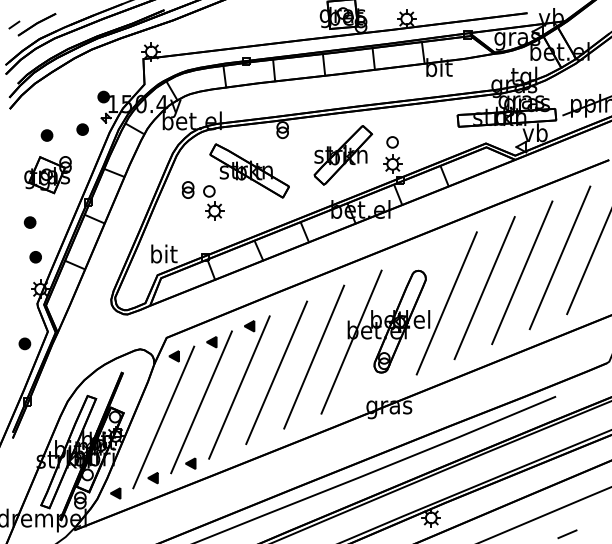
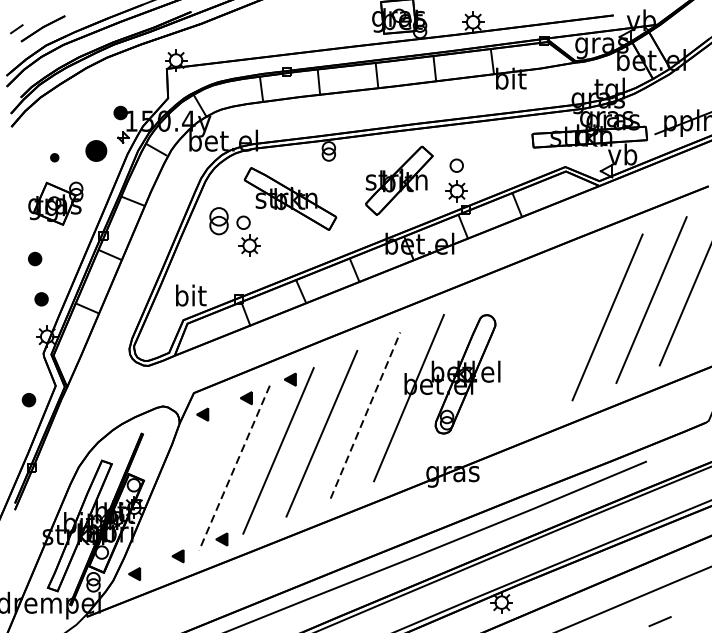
part: (82, 129) -> (96, 150), size x1.6
part: (46, 135) -> (54, 157), size x0.6
part: (187, 189) -> (218, 220), size x1.4
line: (484, 288) -> (563, 335), removed
line: (446, 303) -> (519, 353), removed
line: (314, 356) -> (365, 414), solid -> dashed
line: (201, 402) -> (234, 468), solid -> dashed
line: (163, 417) -> (190, 485), removed

